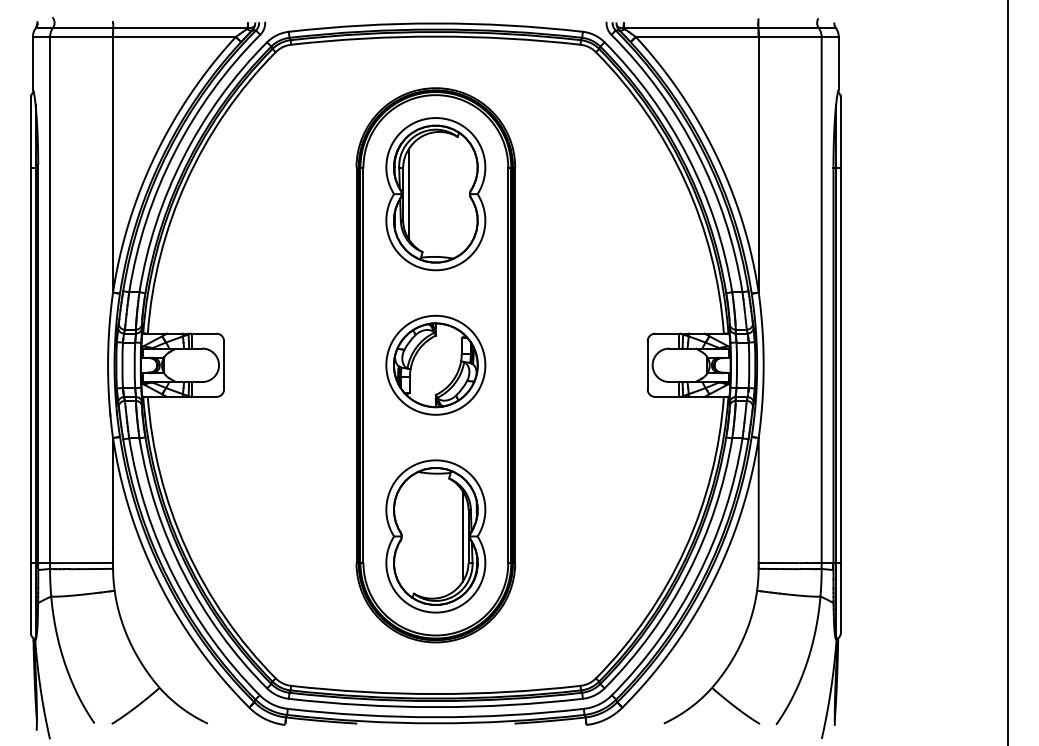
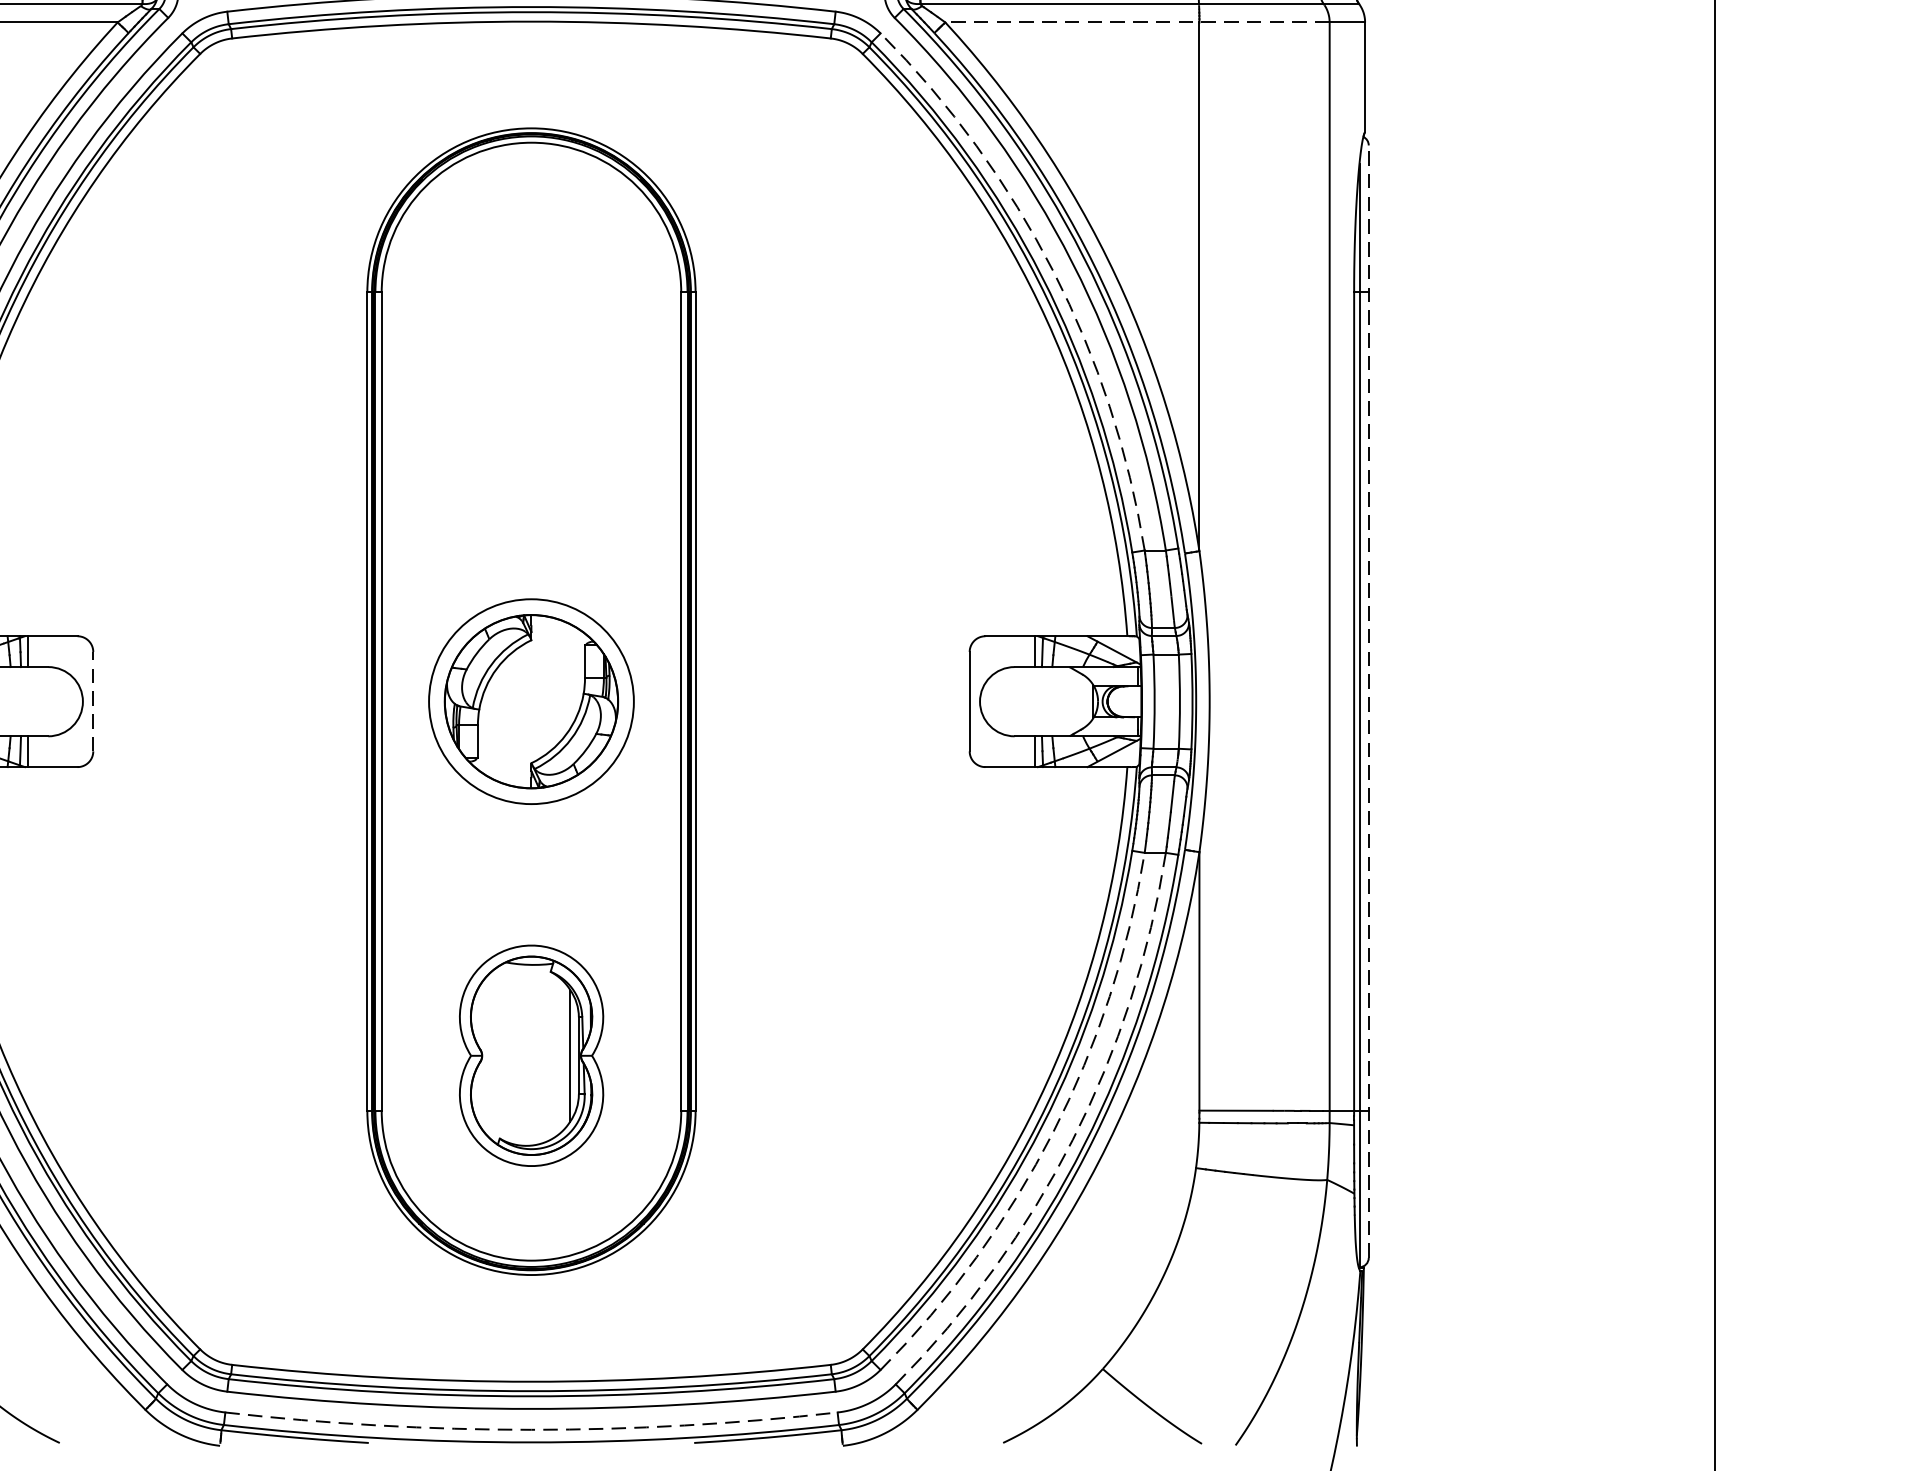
line: (728, 37) -> (1136, 23), solid -> dashed
arc: (688, 157) -> (1054, 271), solid -> dashed
part: (435, 194) -> (530, 348), removed
line: (224, 364) -> (94, 699), solid -> dashed
line: (840, 365) -> (1368, 702), solid -> dashed
part: (435, 536) -> (530, 1055), size x0.7
arc: (688, 573) -> (1054, 1132), solid -> dashed
arc: (697, 577) -> (1072, 1140), solid -> dashed
arc: (435, 717) -> (530, 1430), solid -> dashed

